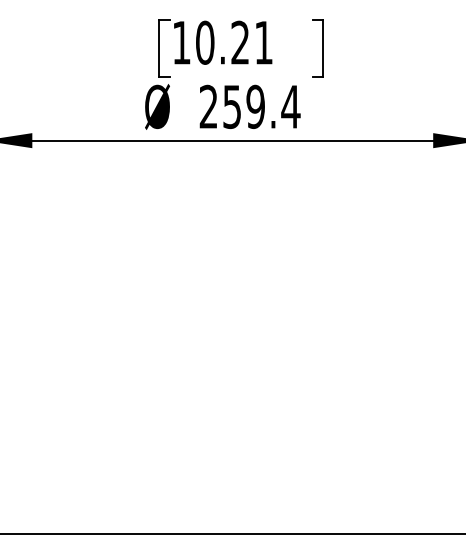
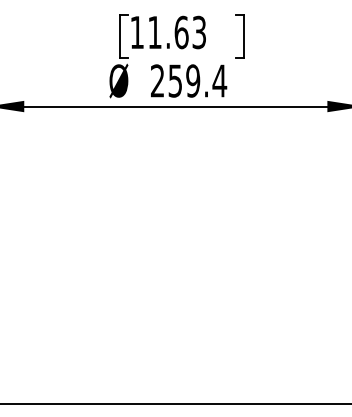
text: (234, 42) -> (177, 32), 10.21 -> 11.63

